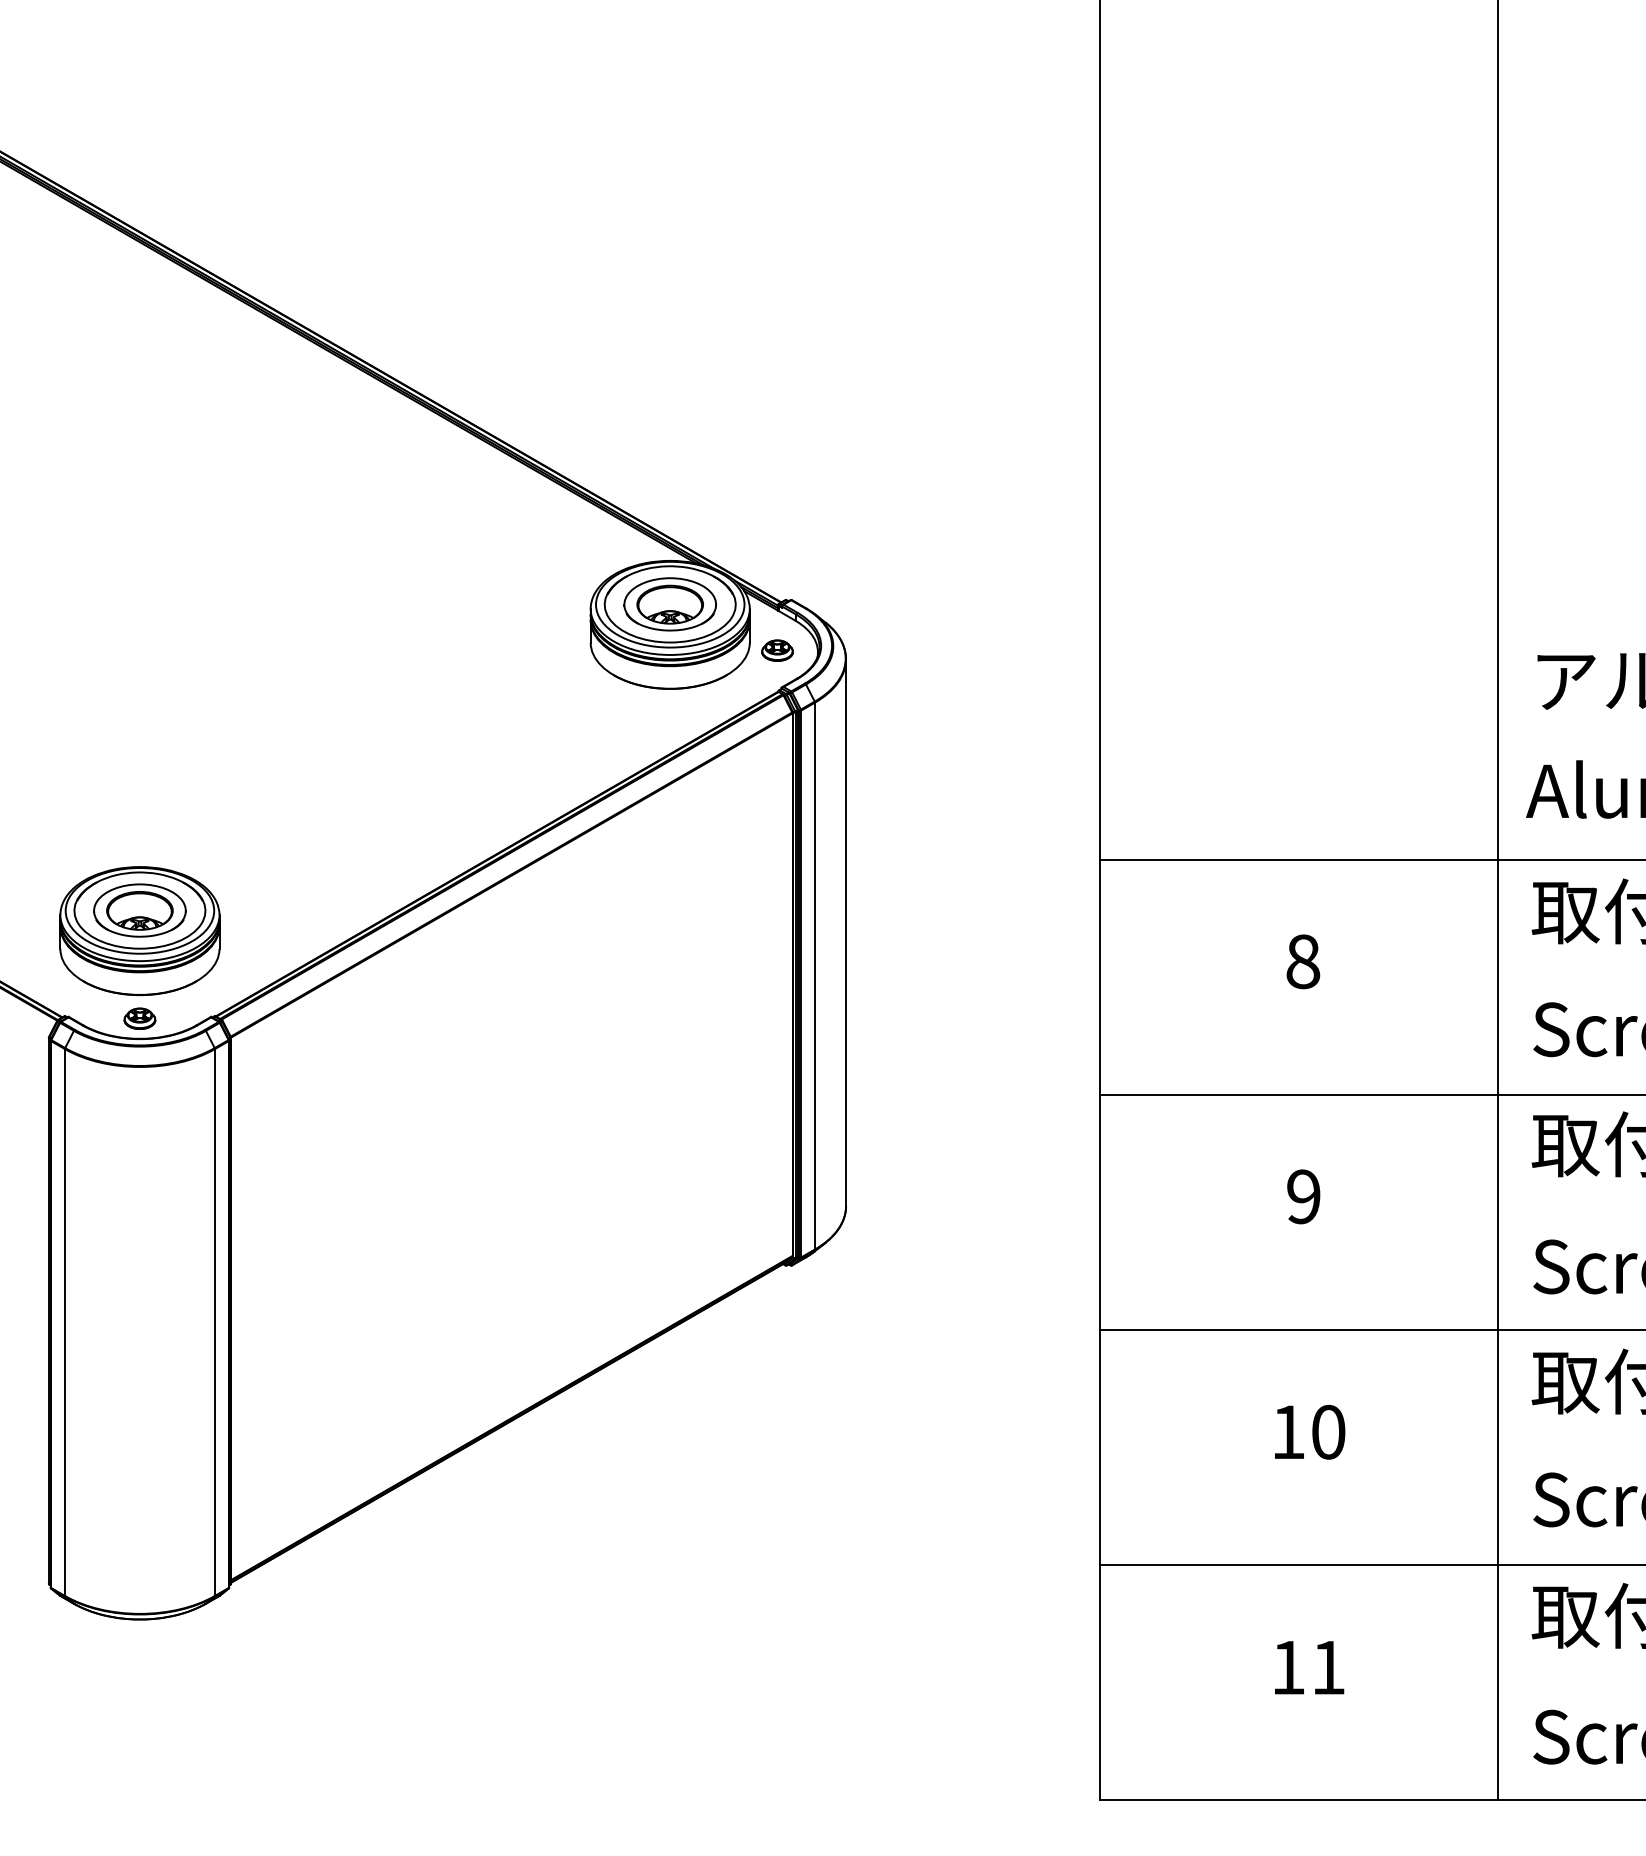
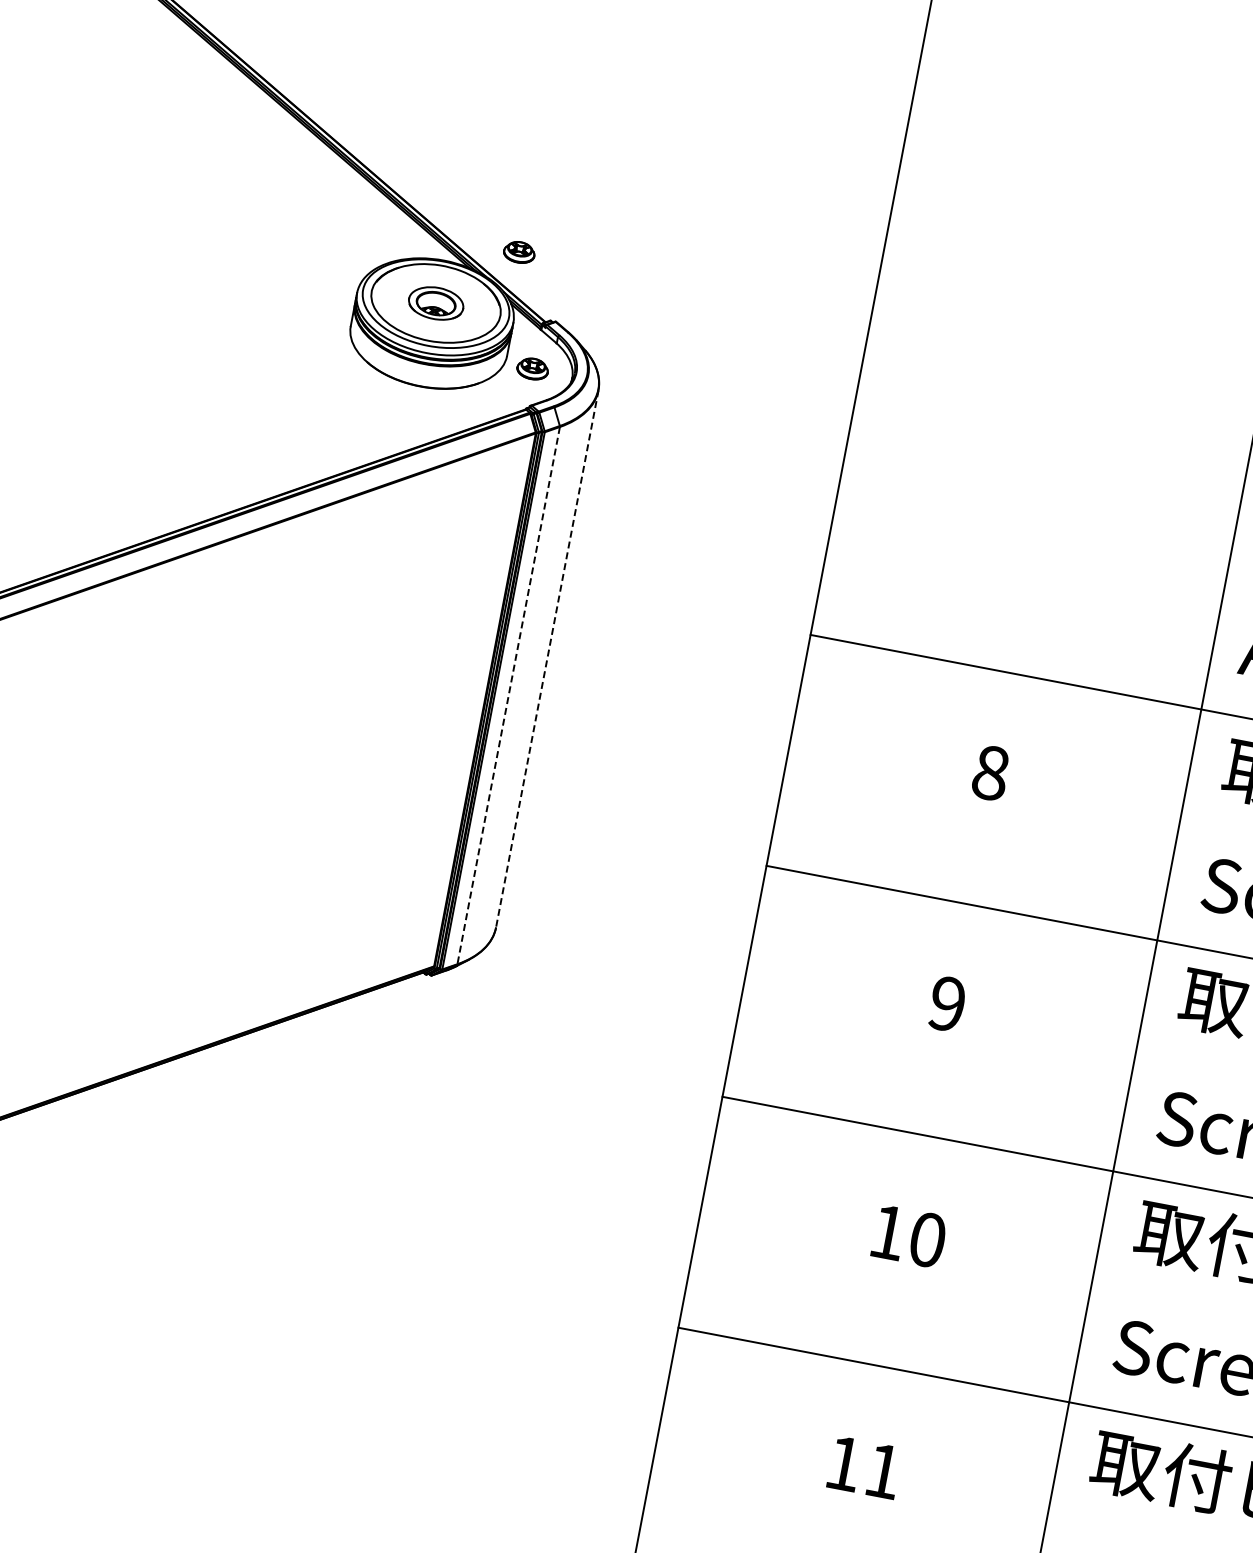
part: (742, 538) -> (519, 252), added
part: (670, 604) -> (436, 303), size x0.6
line: (846, 933) -> (547, 659), solid -> dashed
line: (815, 976) -> (509, 696), solid -> dashed

